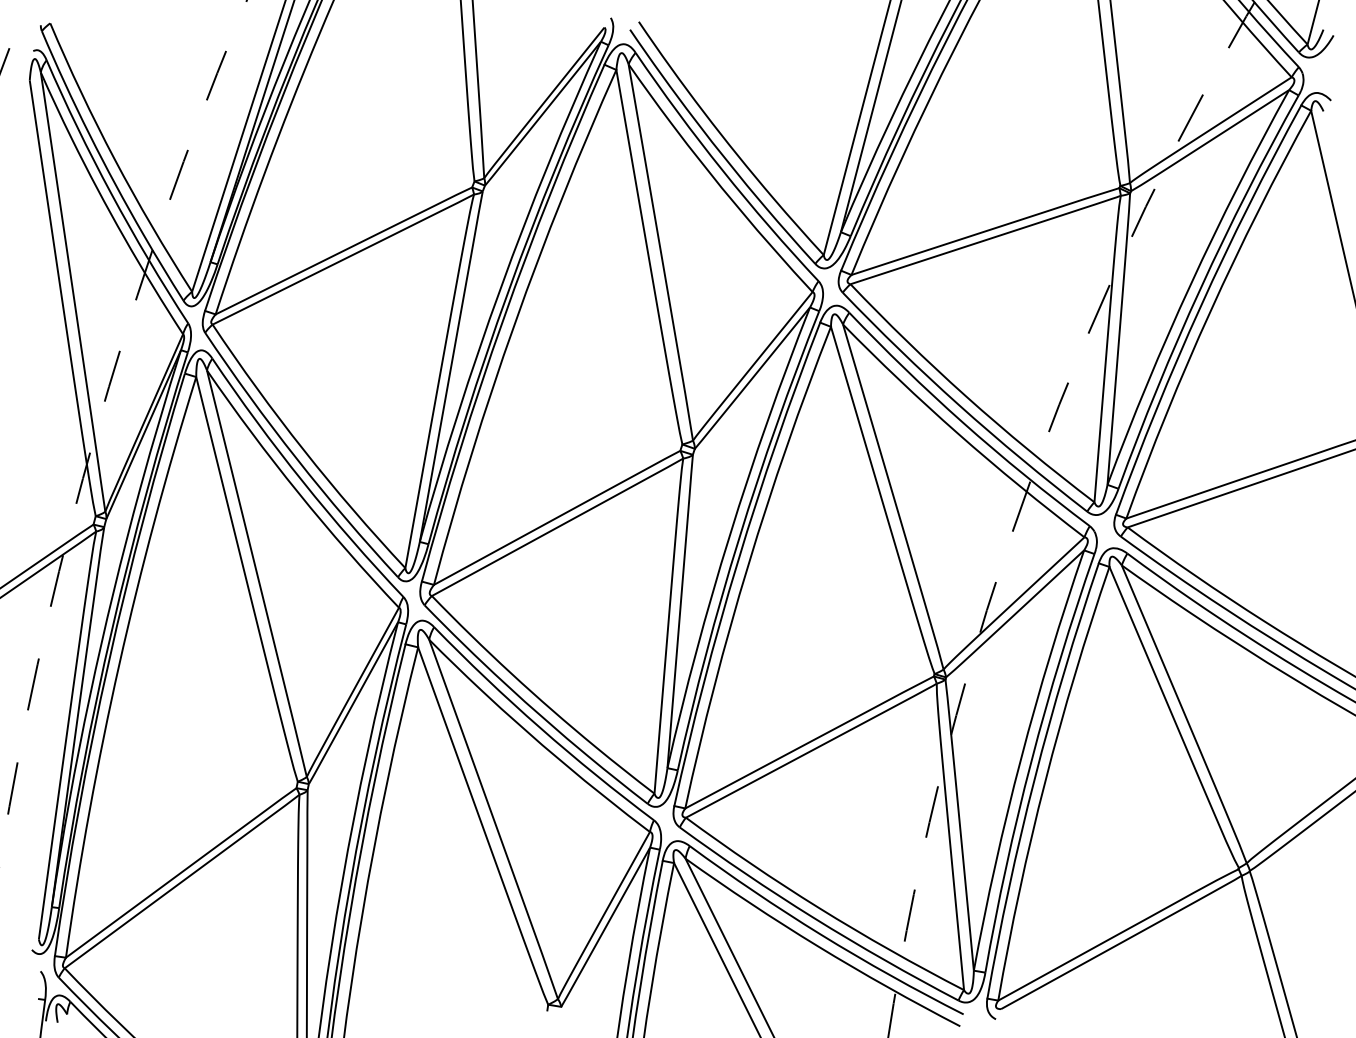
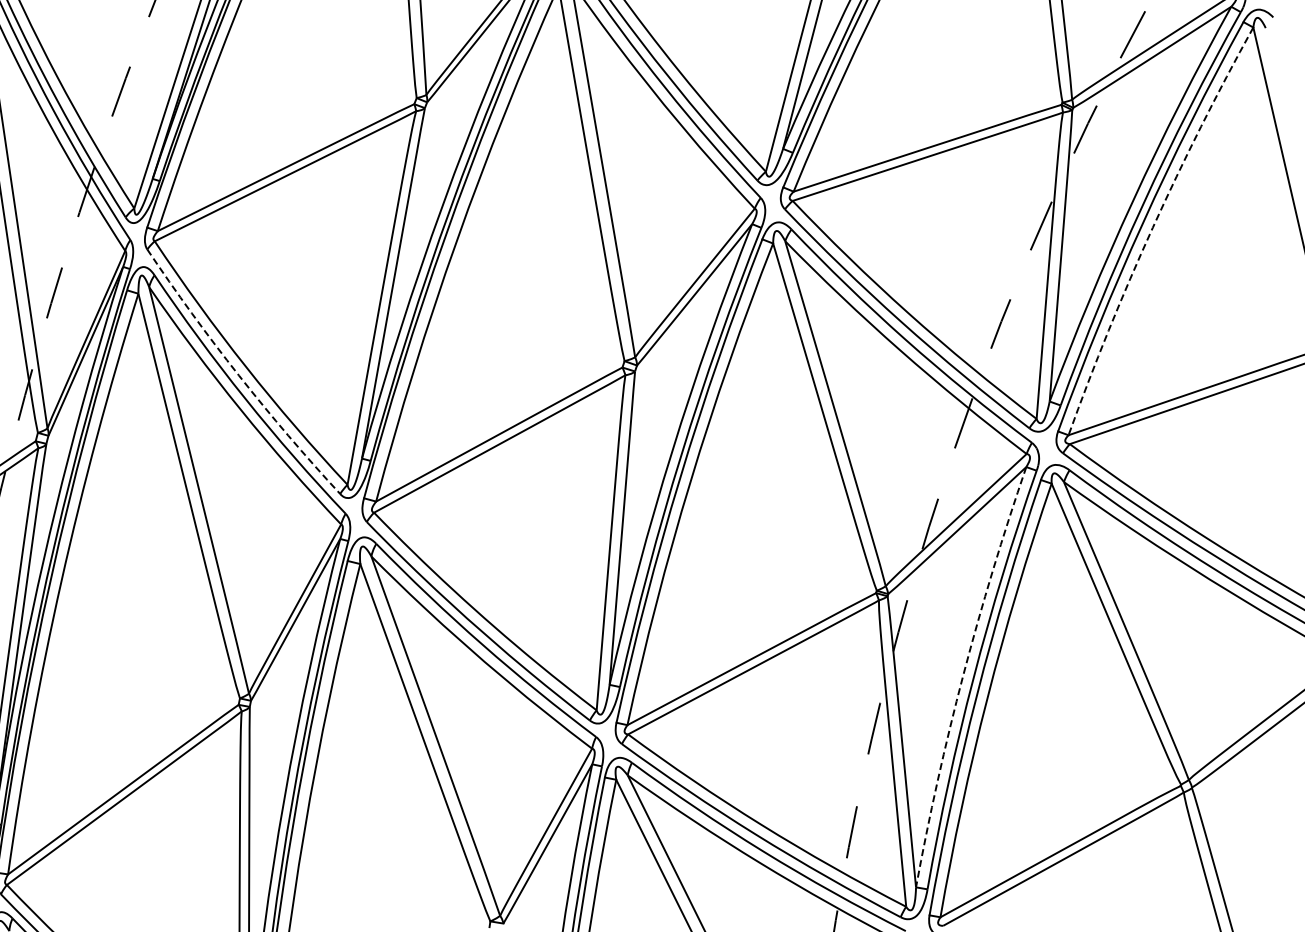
arc: (1210, 311) -> (1152, 228), solid -> dashed
arc: (296, 458) -> (238, 375), solid -> dashed
arc: (1021, 758) -> (963, 675), solid -> dashed

